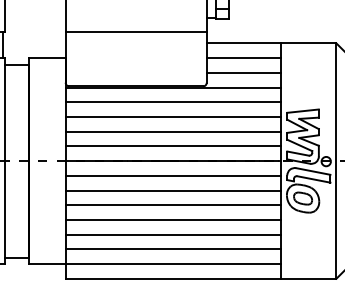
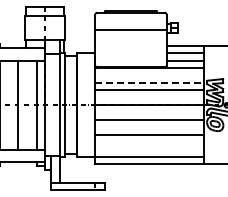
line: (135, 31) -> (130, 29), moved
line: (172, 102) -> (149, 75), removed
line: (174, 116) -> (150, 82), solid -> dashed
line: (172, 146) -> (149, 97), removed
line: (172, 175) -> (149, 112), removed
line: (172, 205) -> (149, 127), removed
line: (172, 235) -> (149, 142), removed
line: (172, 249) -> (149, 149), removed

